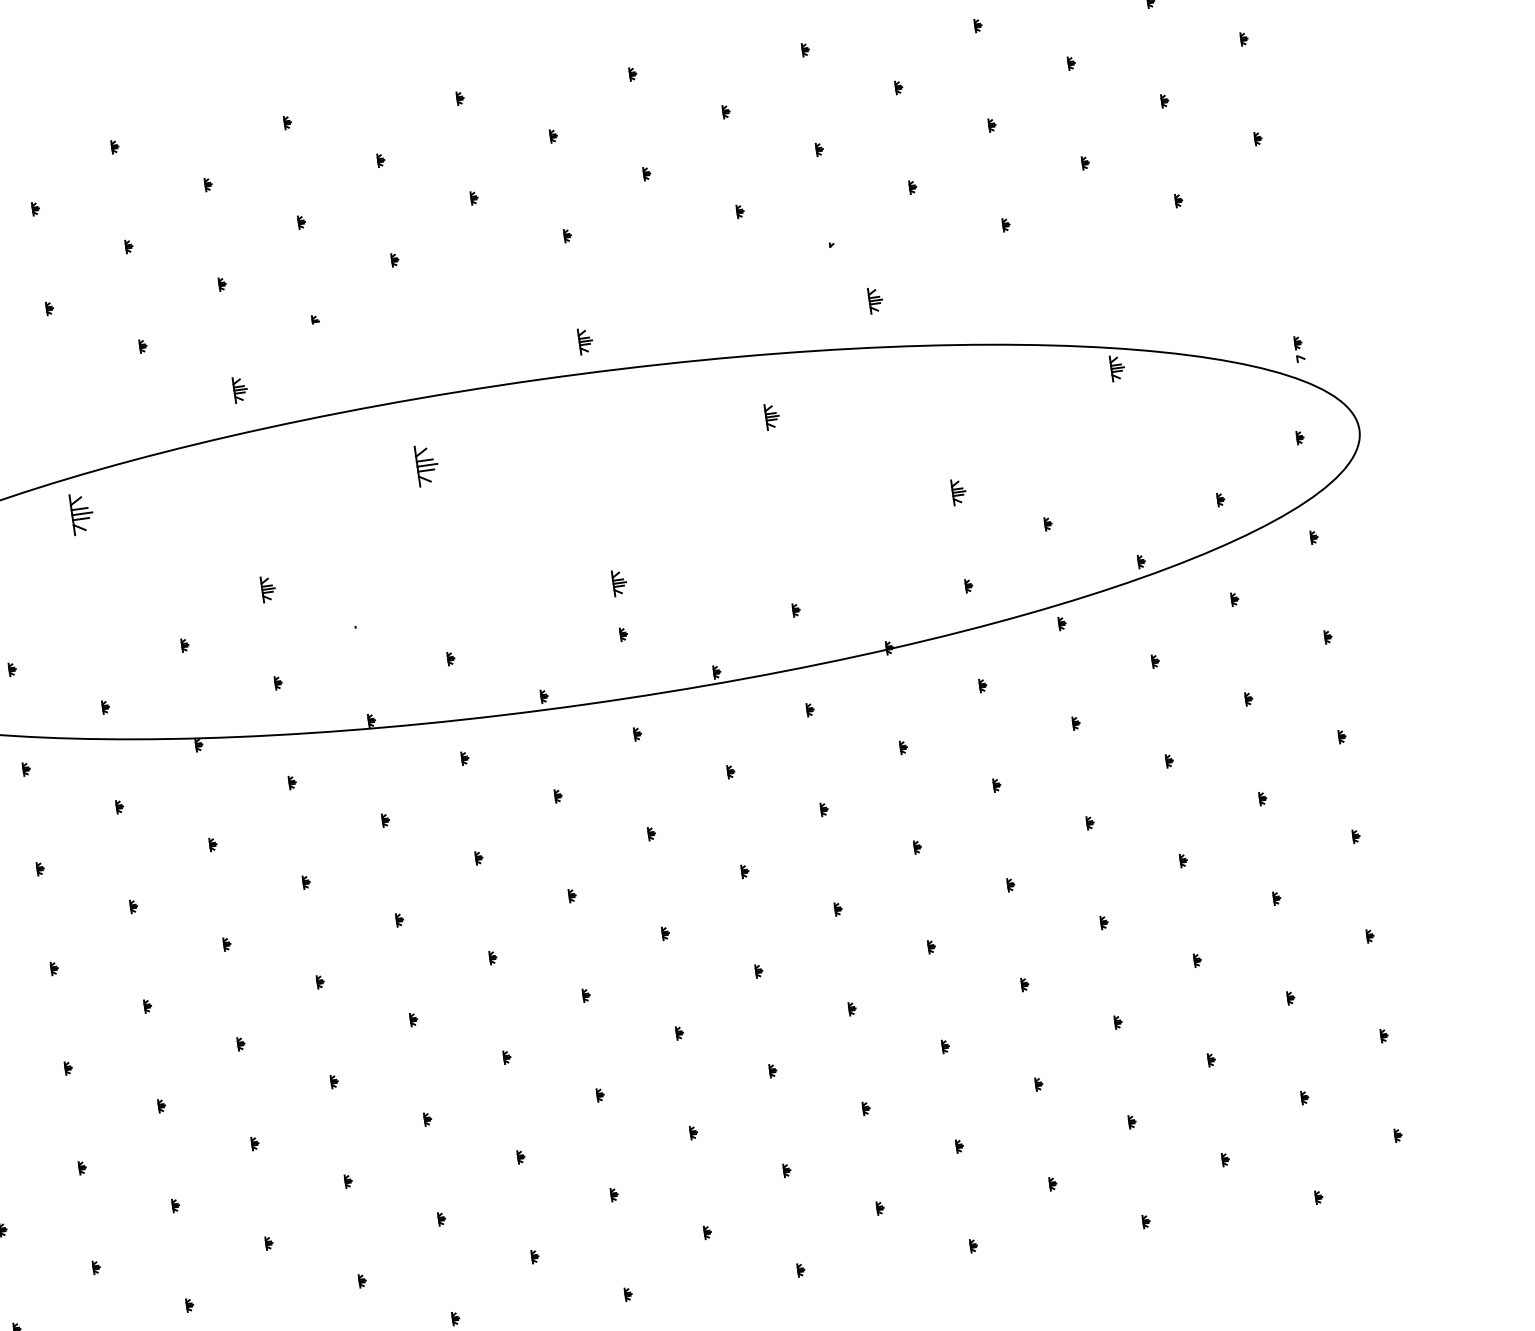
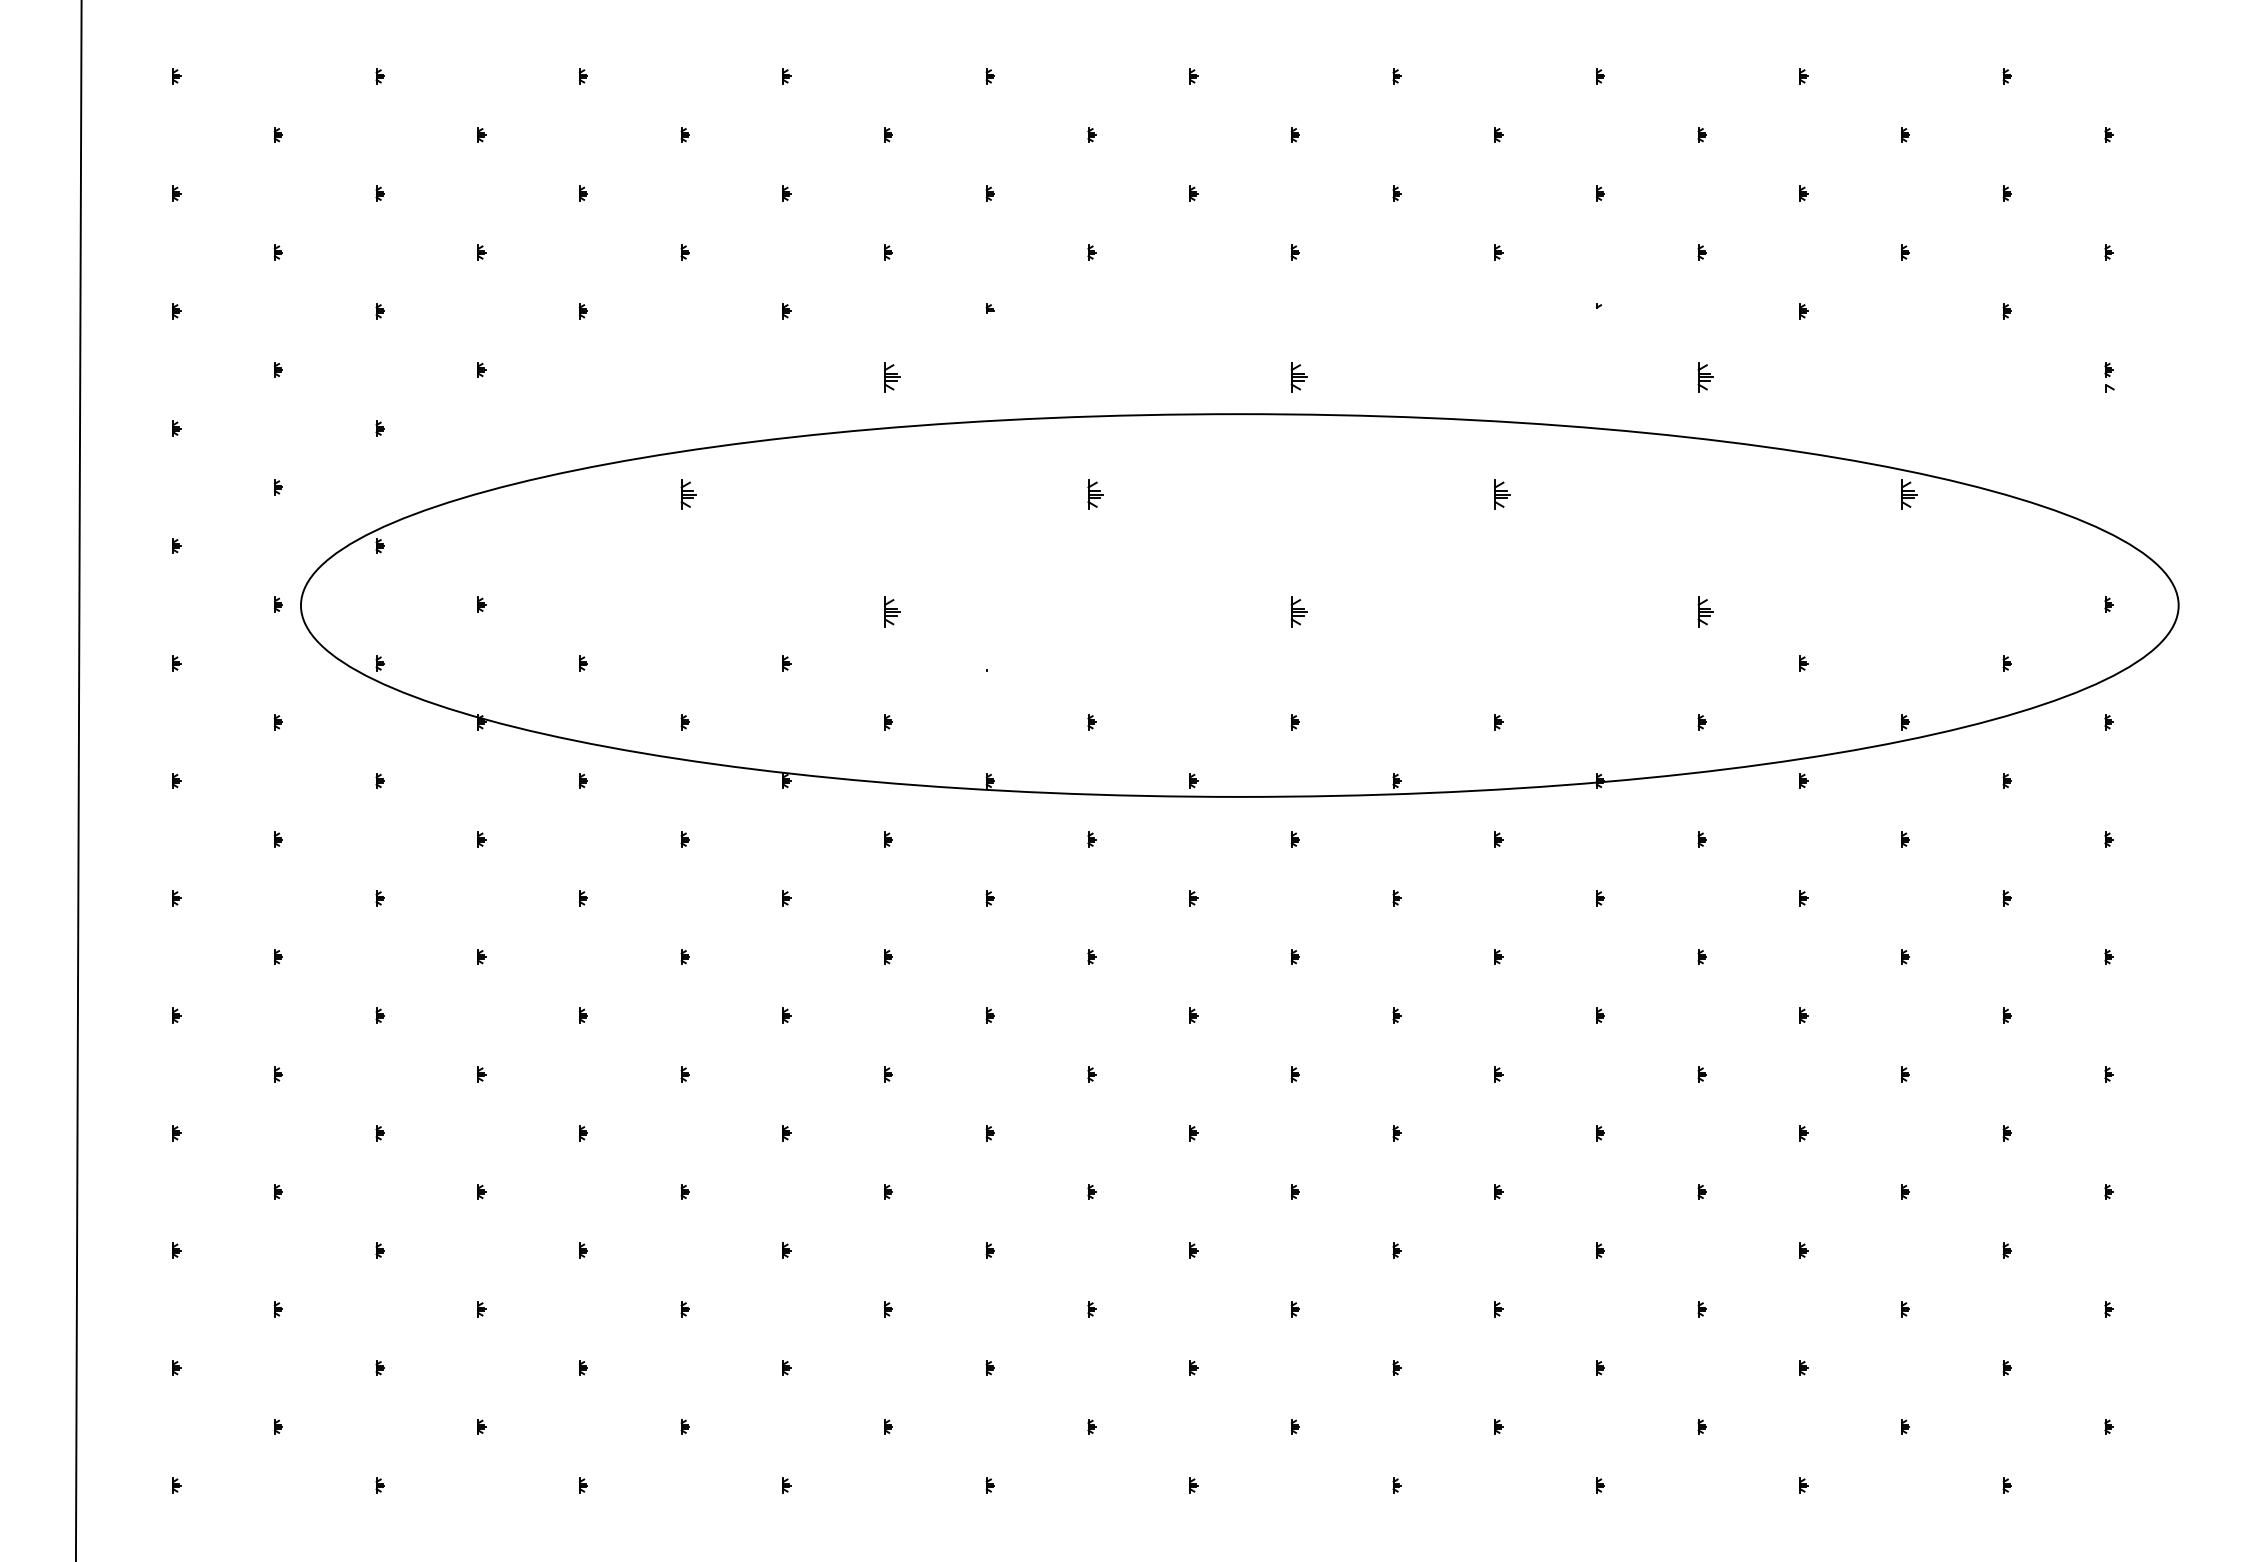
part: (875, 300) -> (1705, 377), moved
part: (1299, 349) -> (2109, 377), moved
part: (426, 465) -> (1095, 494), size x0.62
part: (81, 513) -> (688, 494), size x0.62
part: (619, 582) -> (1298, 611), moved

